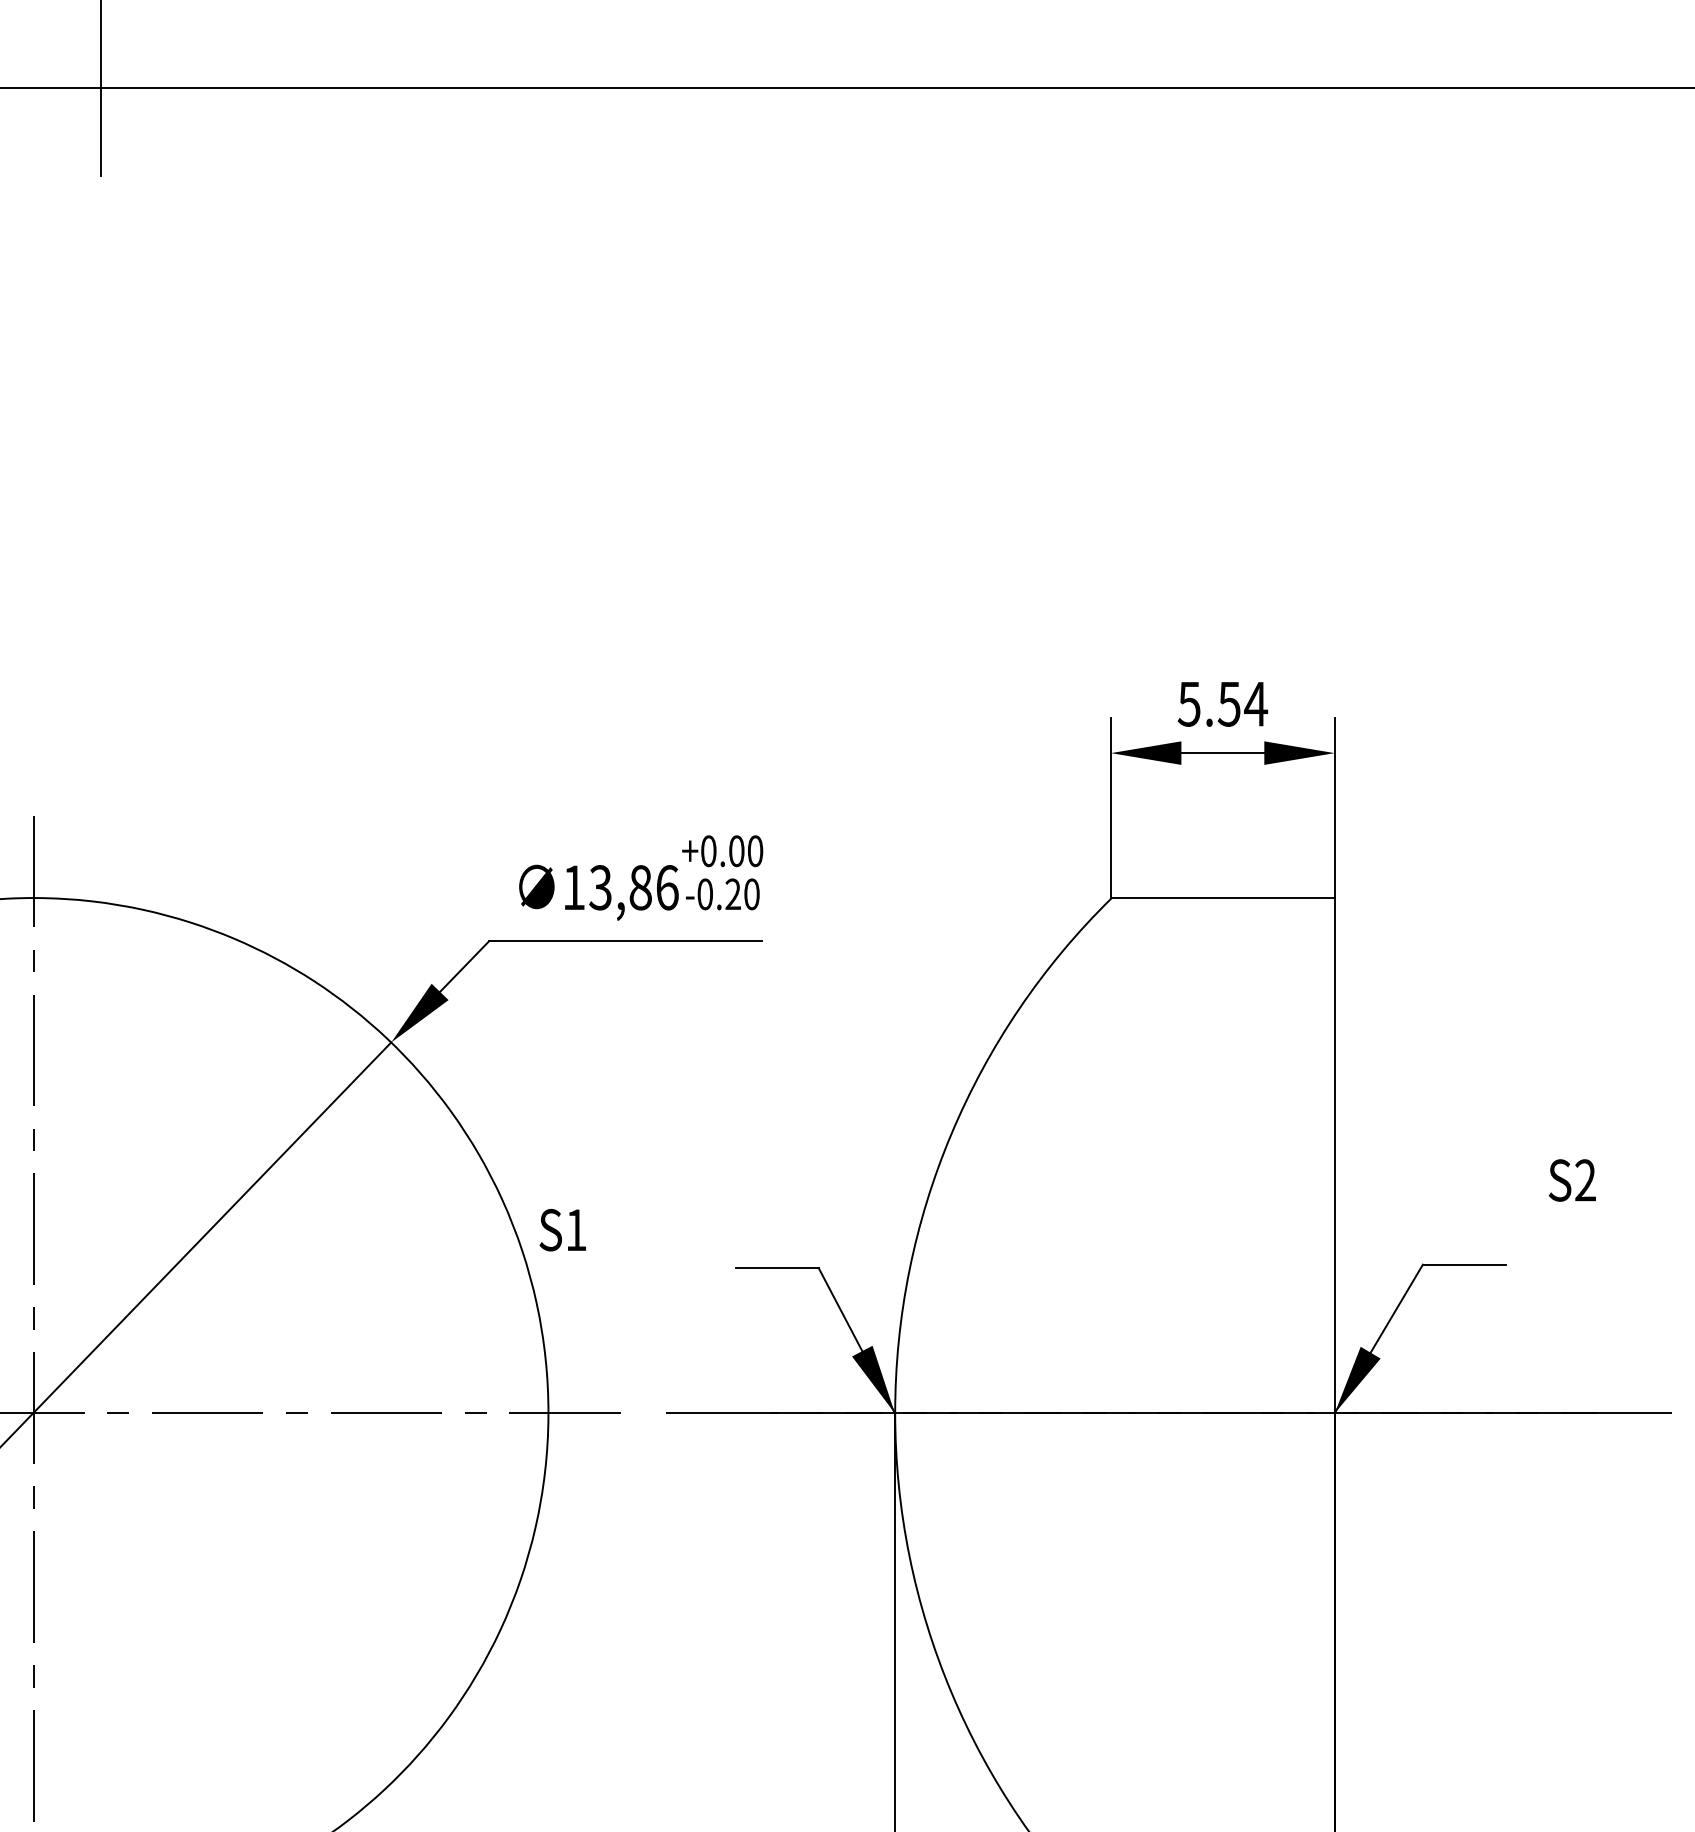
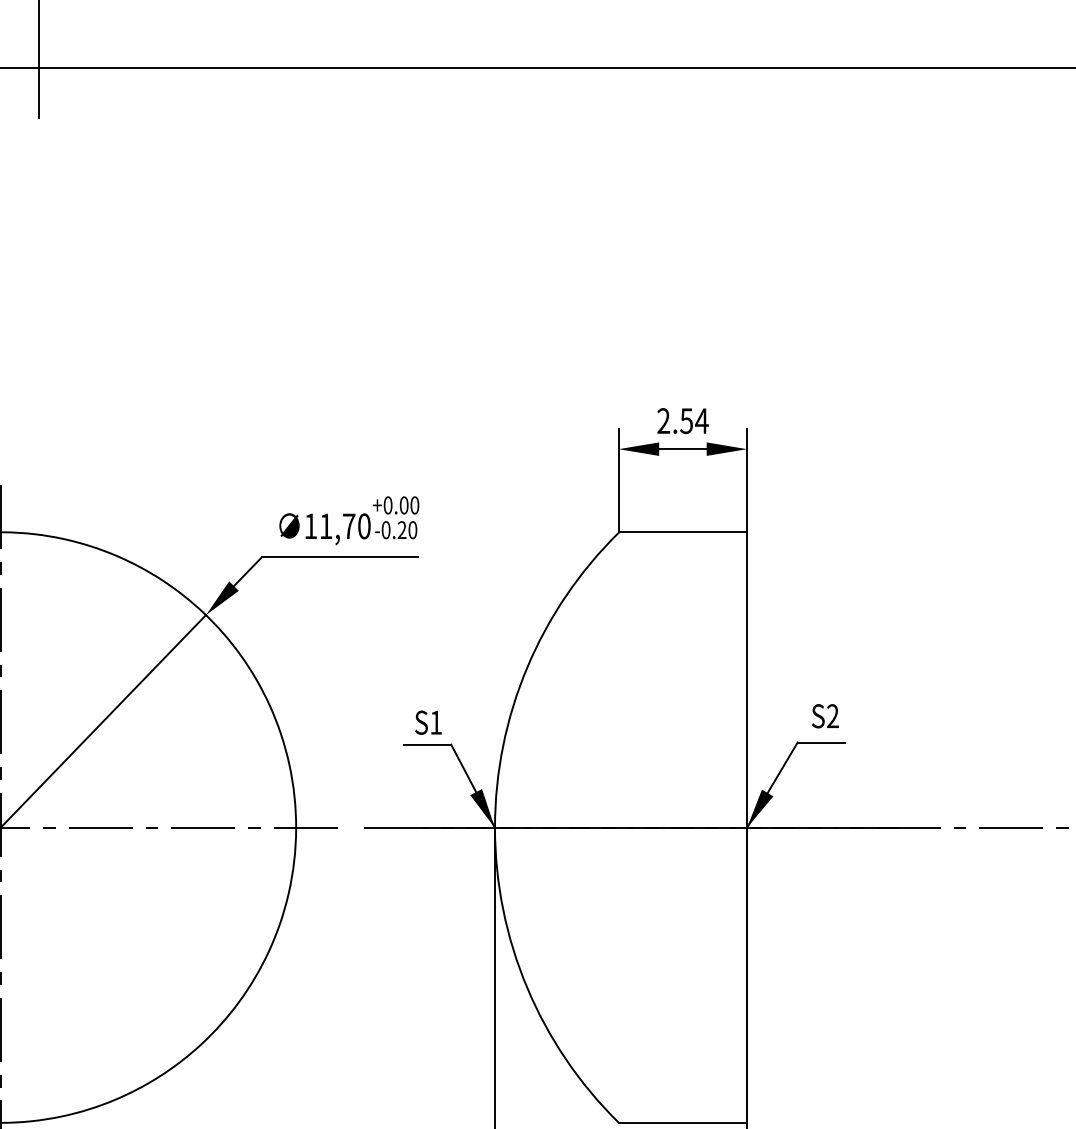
text: (1188, 704) -> (663, 421), 5.54 -> 2.54
text: (632, 887) -> (344, 526), 13,86 -> 11,70
text: (1572, 1180) -> (825, 716), moved
text: (562, 1229) -> (428, 722), moved

